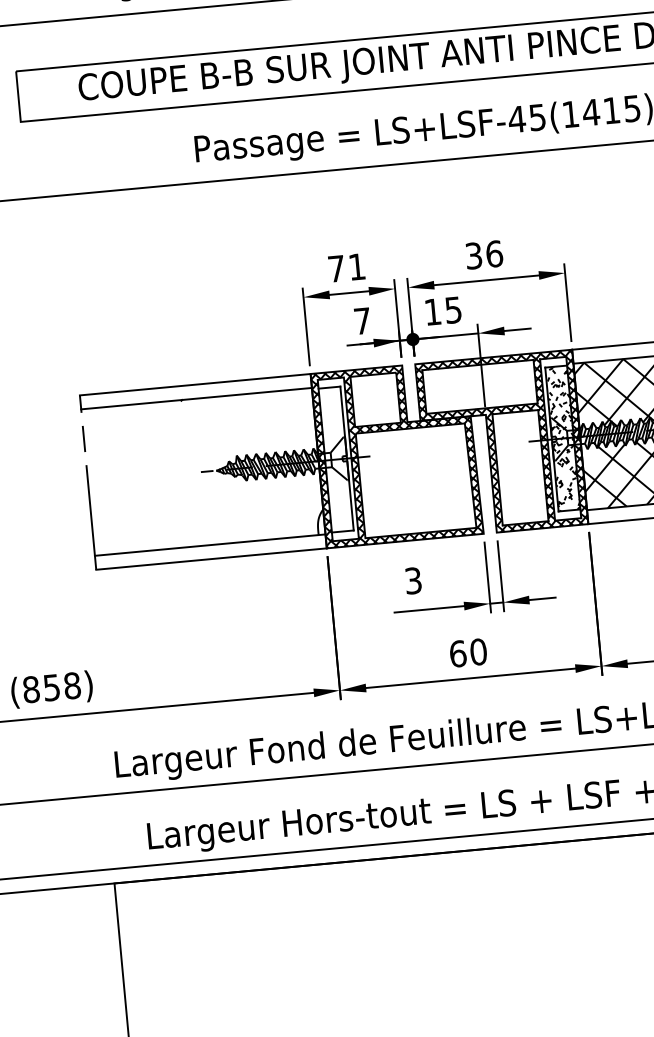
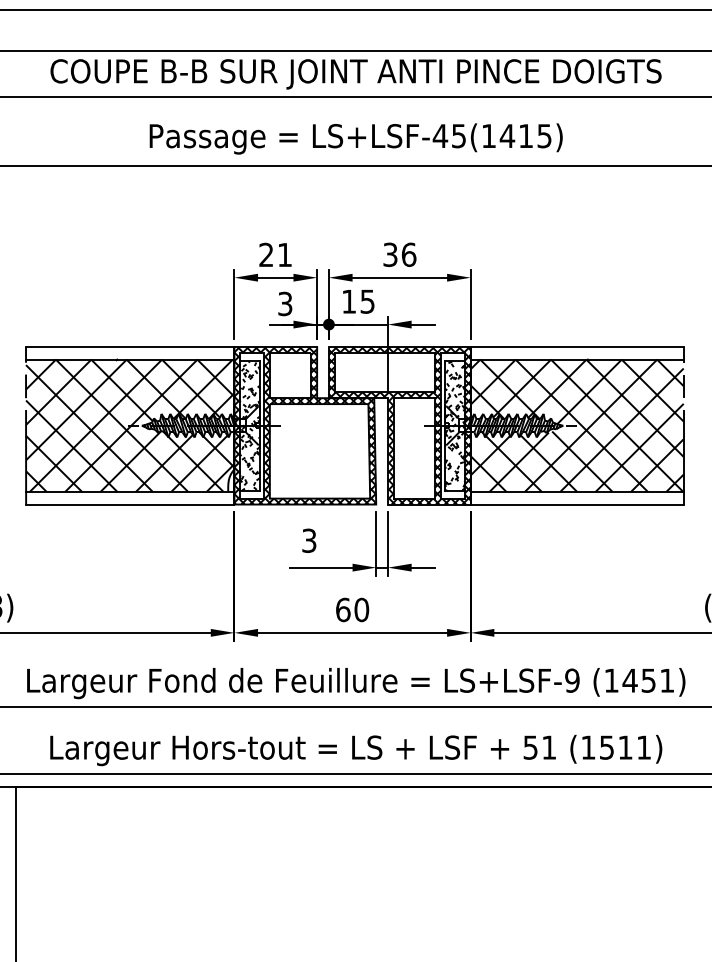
text: (336, 268) -> (266, 254), 71 -> 21
text: (362, 320) -> (285, 303), 7 -> 3
hatch: (336, 459) -> (250, 425), added
hatch: (203, 471) -> (130, 425), added

